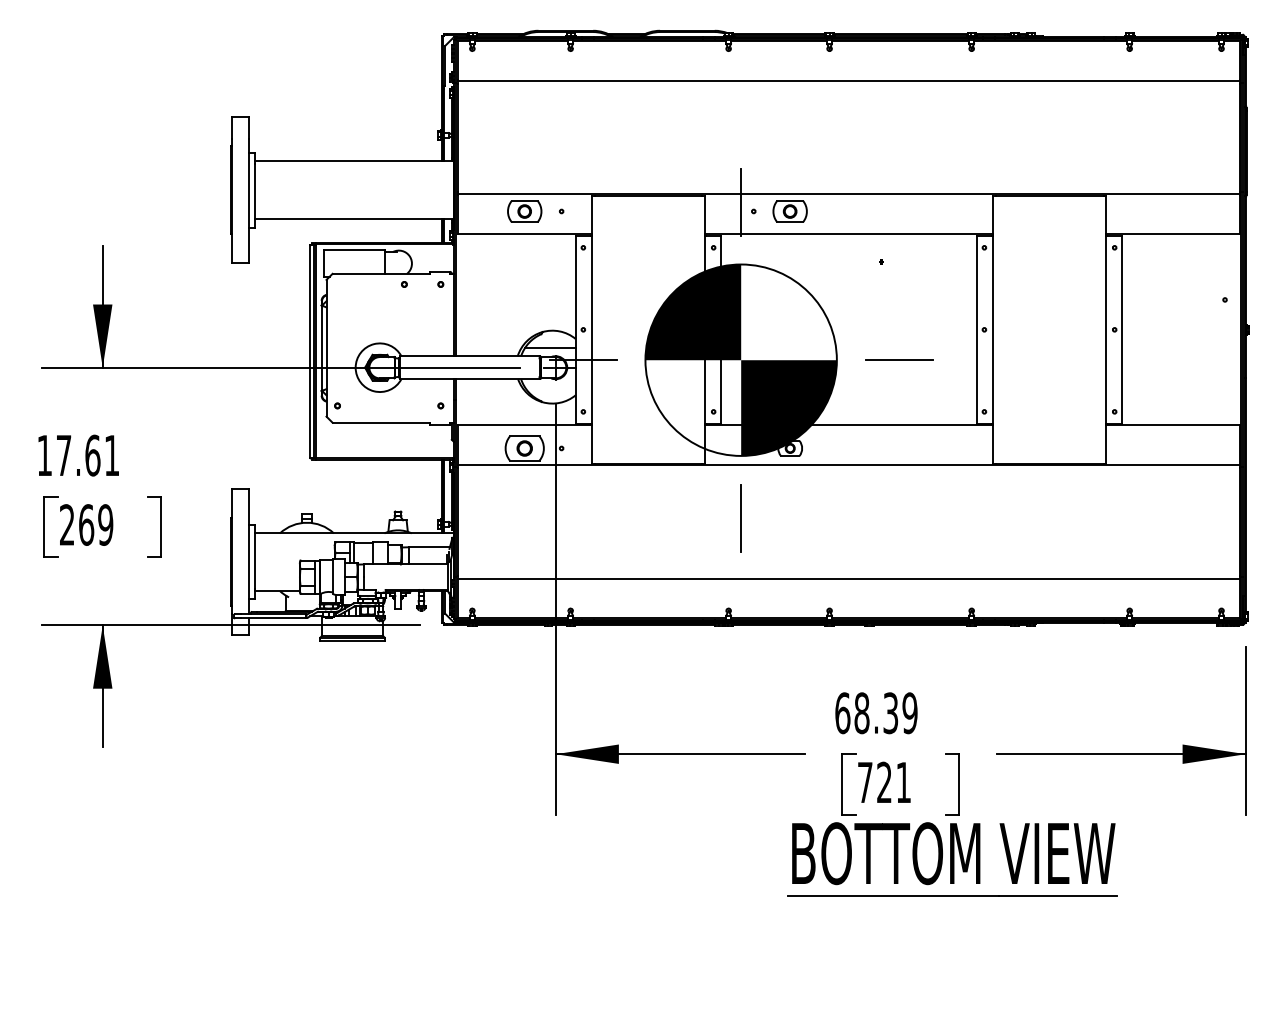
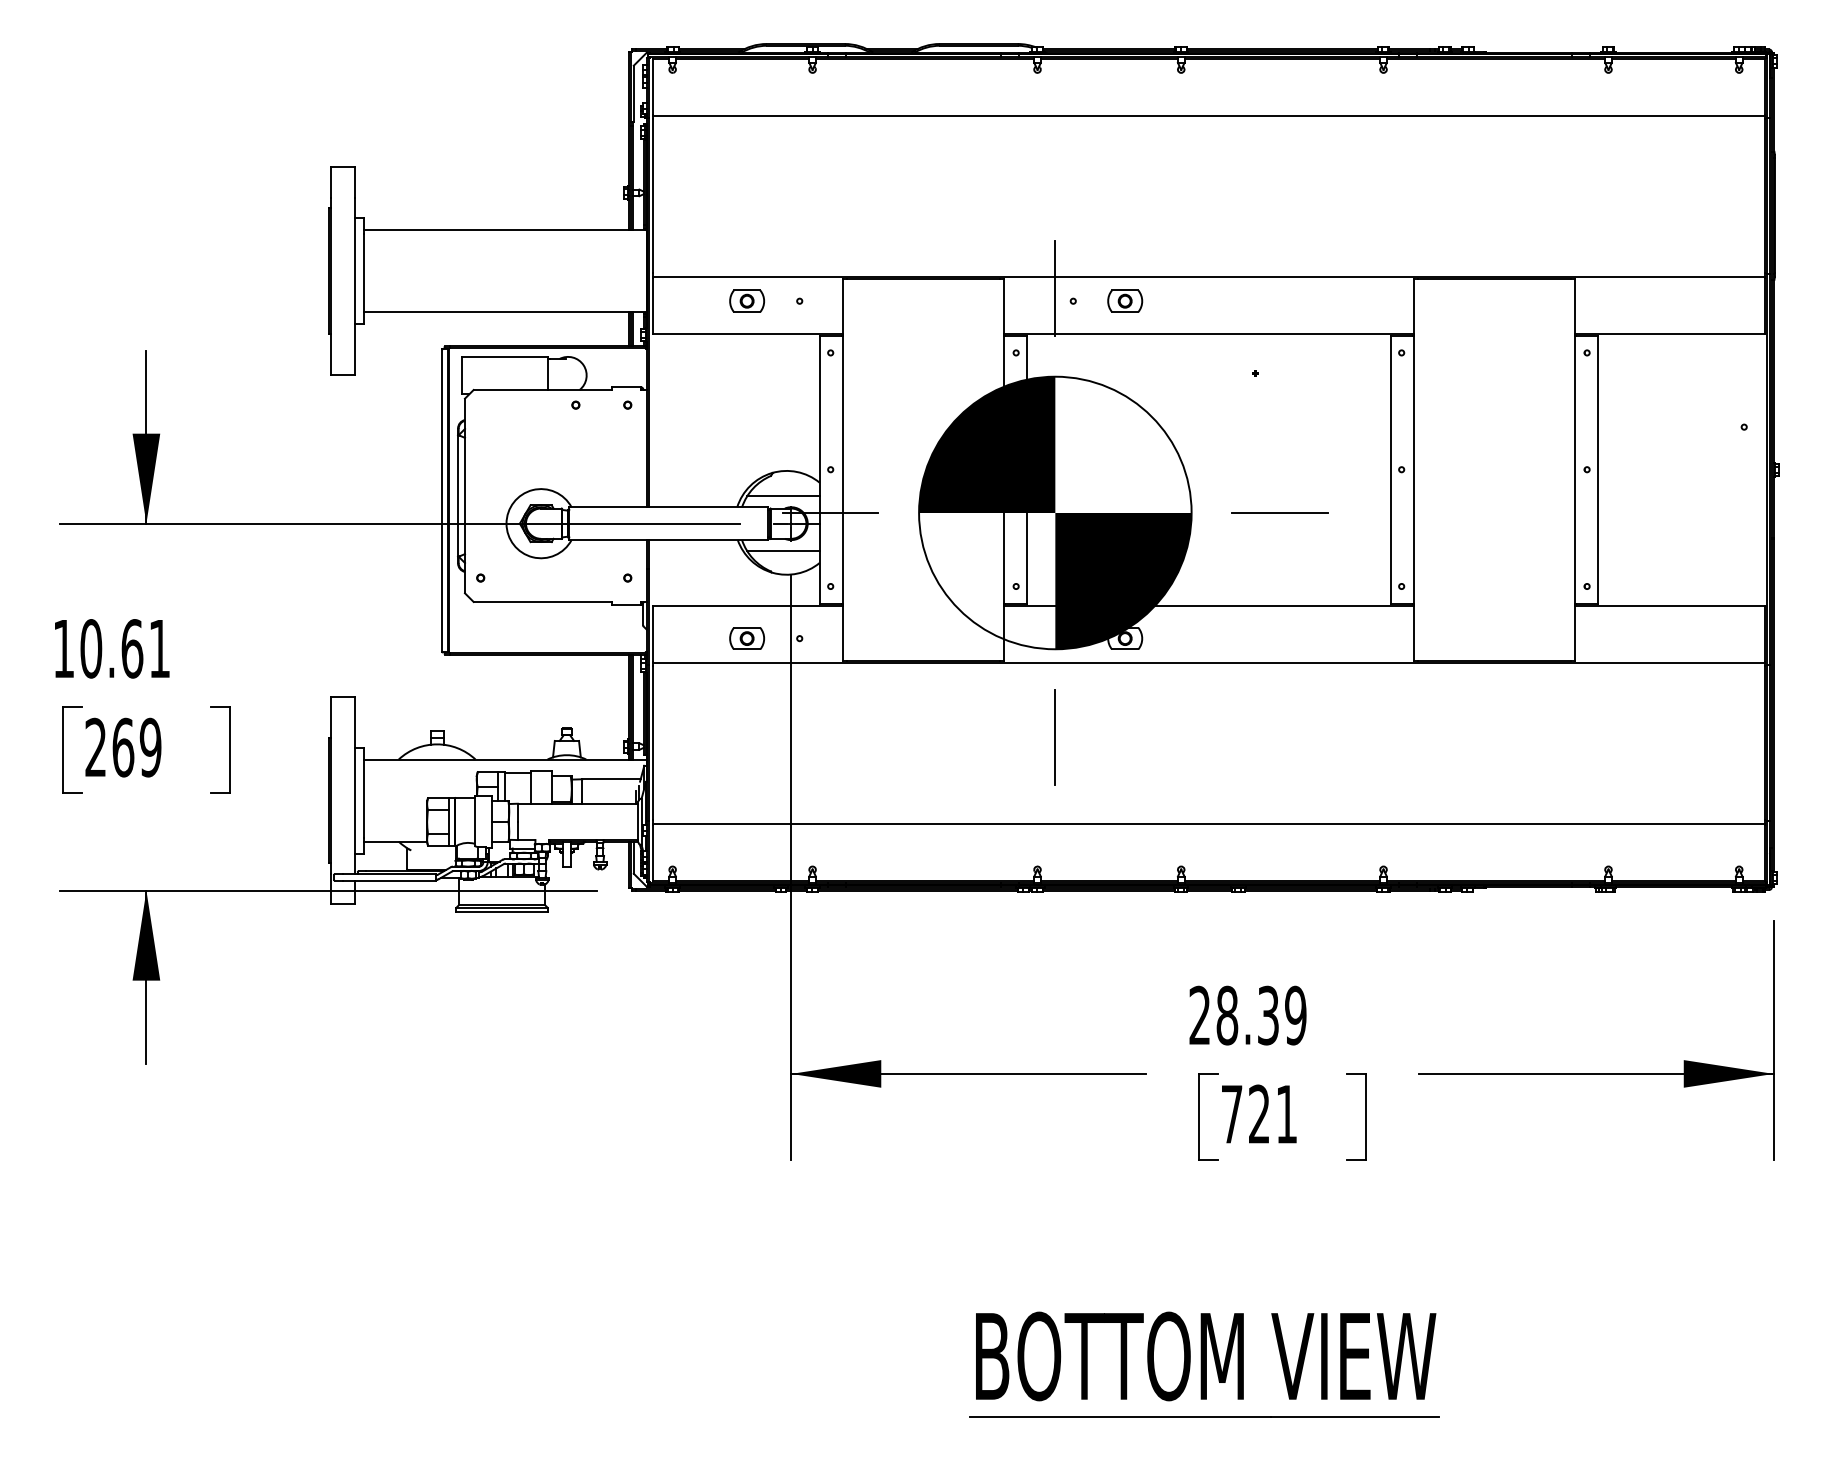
part: (524, 210) -> (746, 300), size x0.71
part: (790, 210) -> (1125, 300), size x0.71
line: (550, 387) -> (783, 551), added
part: (524, 448) -> (746, 638), size x0.62
text: (64, 455) -> (91, 648), 17.61 -> 10.61
text: (842, 713) -> (1199, 1015), 68.39 -> 28.39
part: (952, 859) -> (1204, 1364), moved

